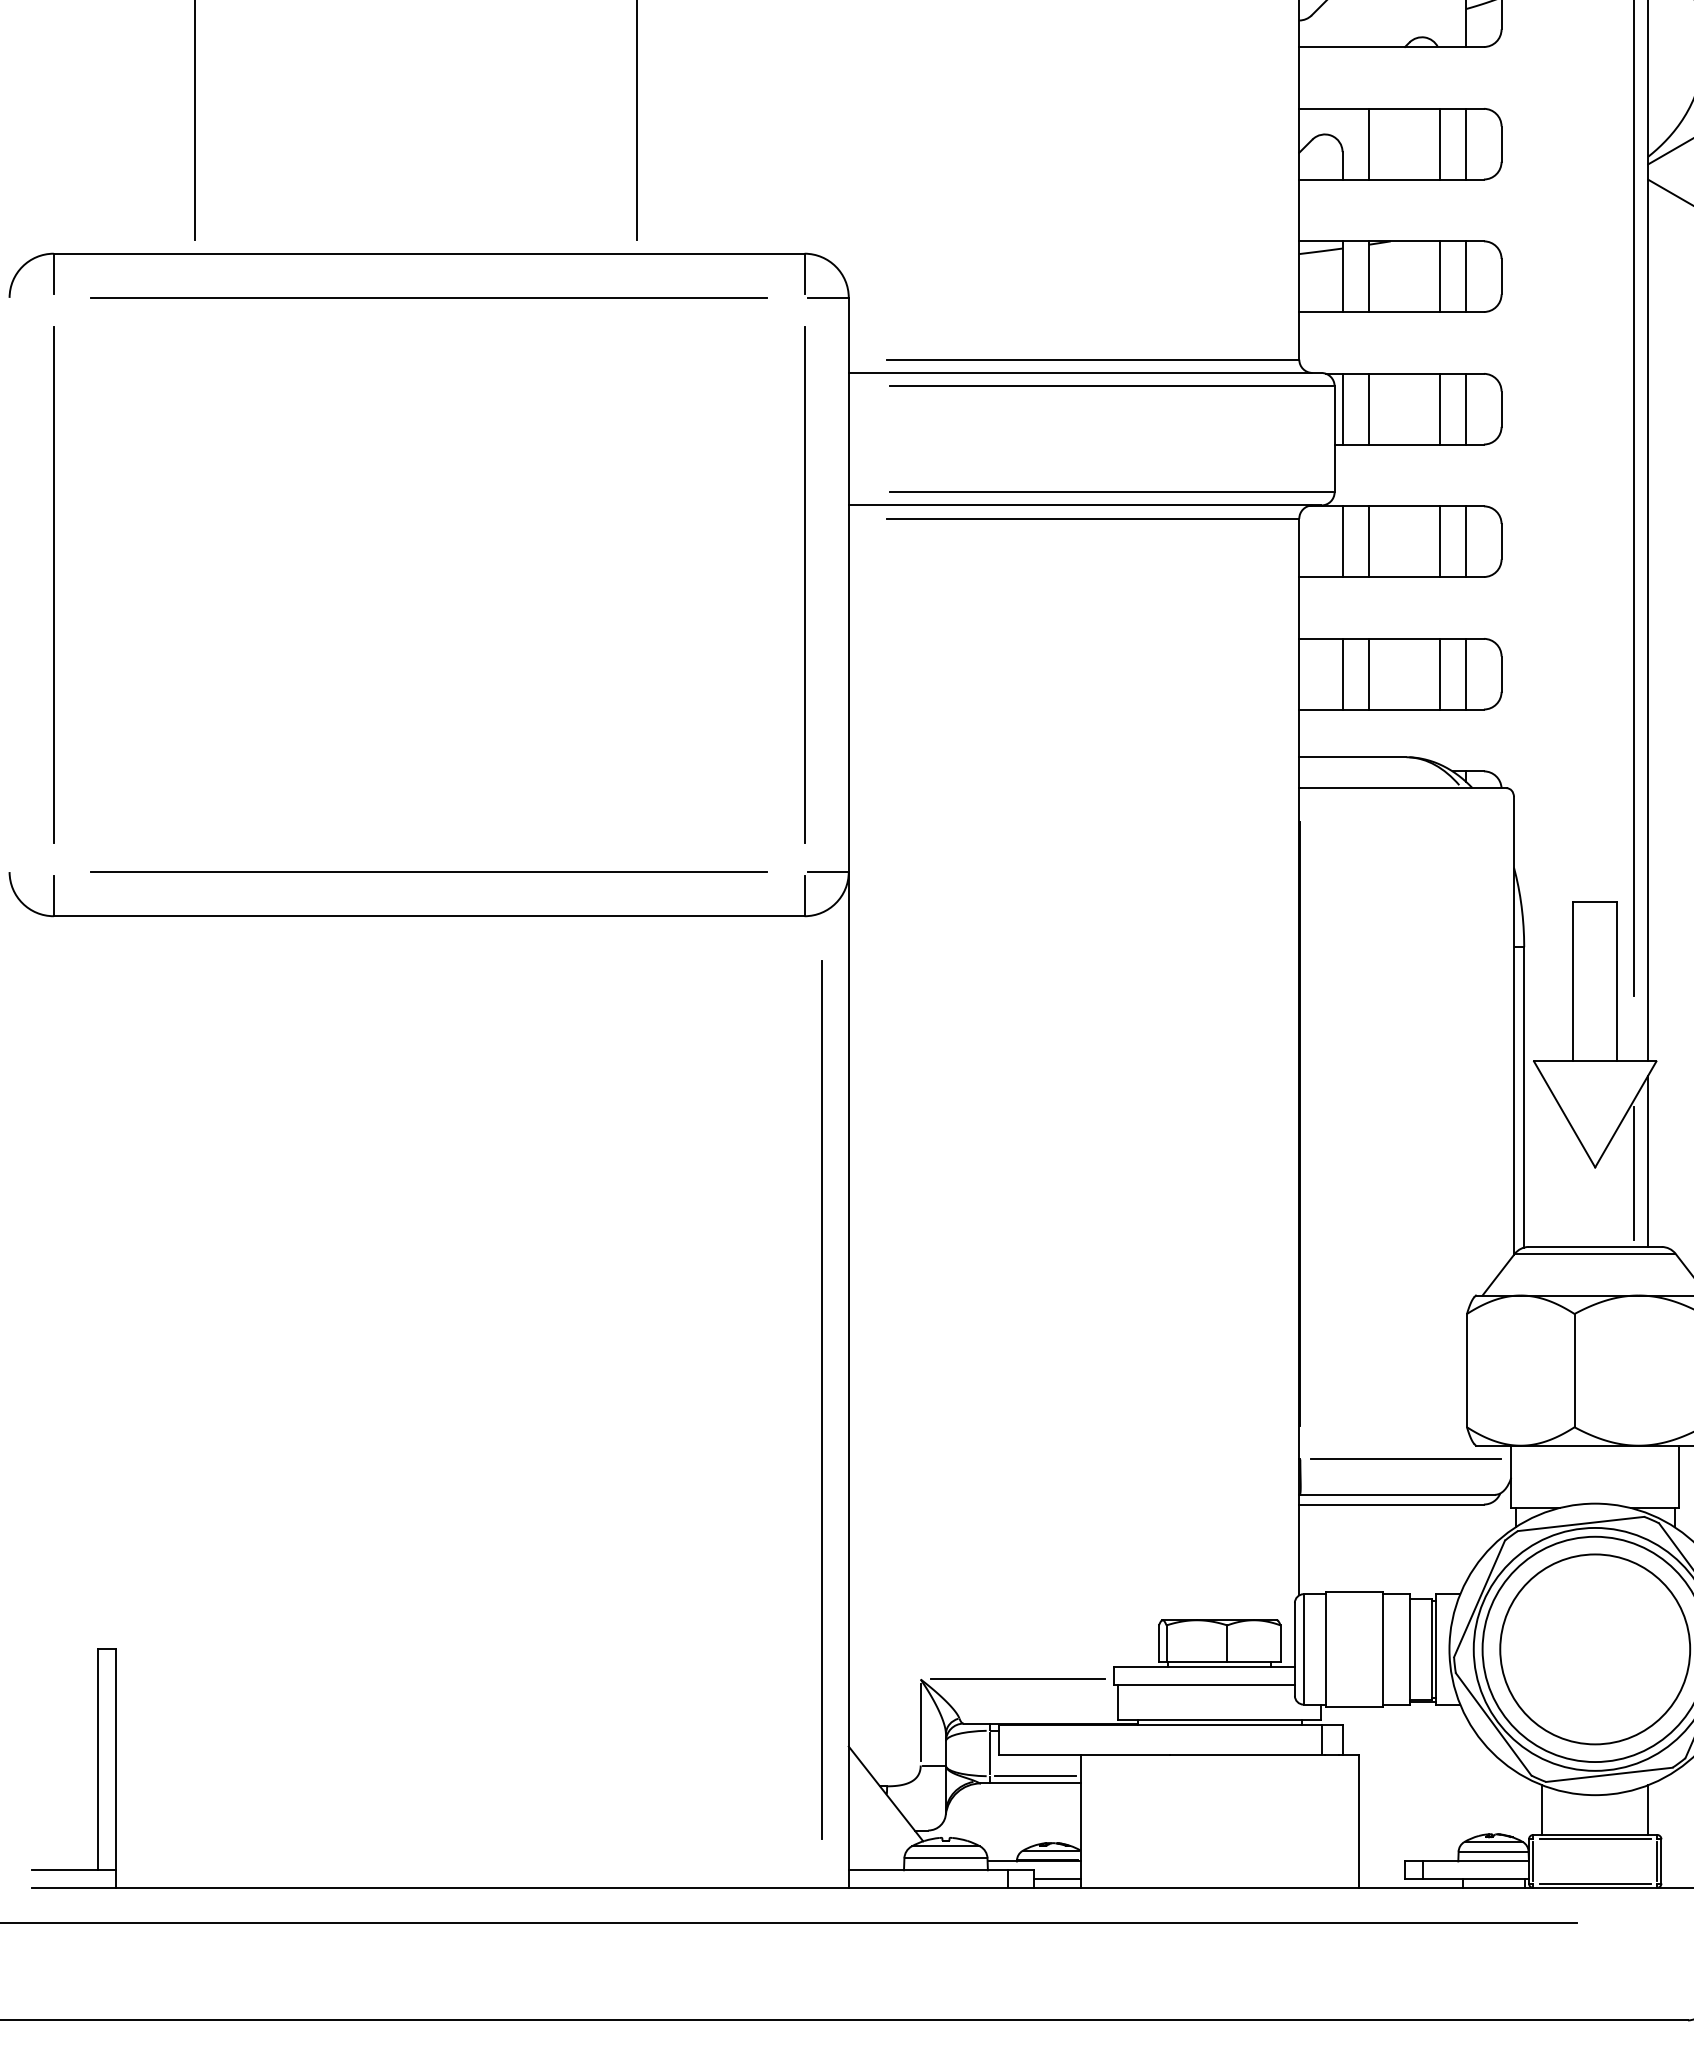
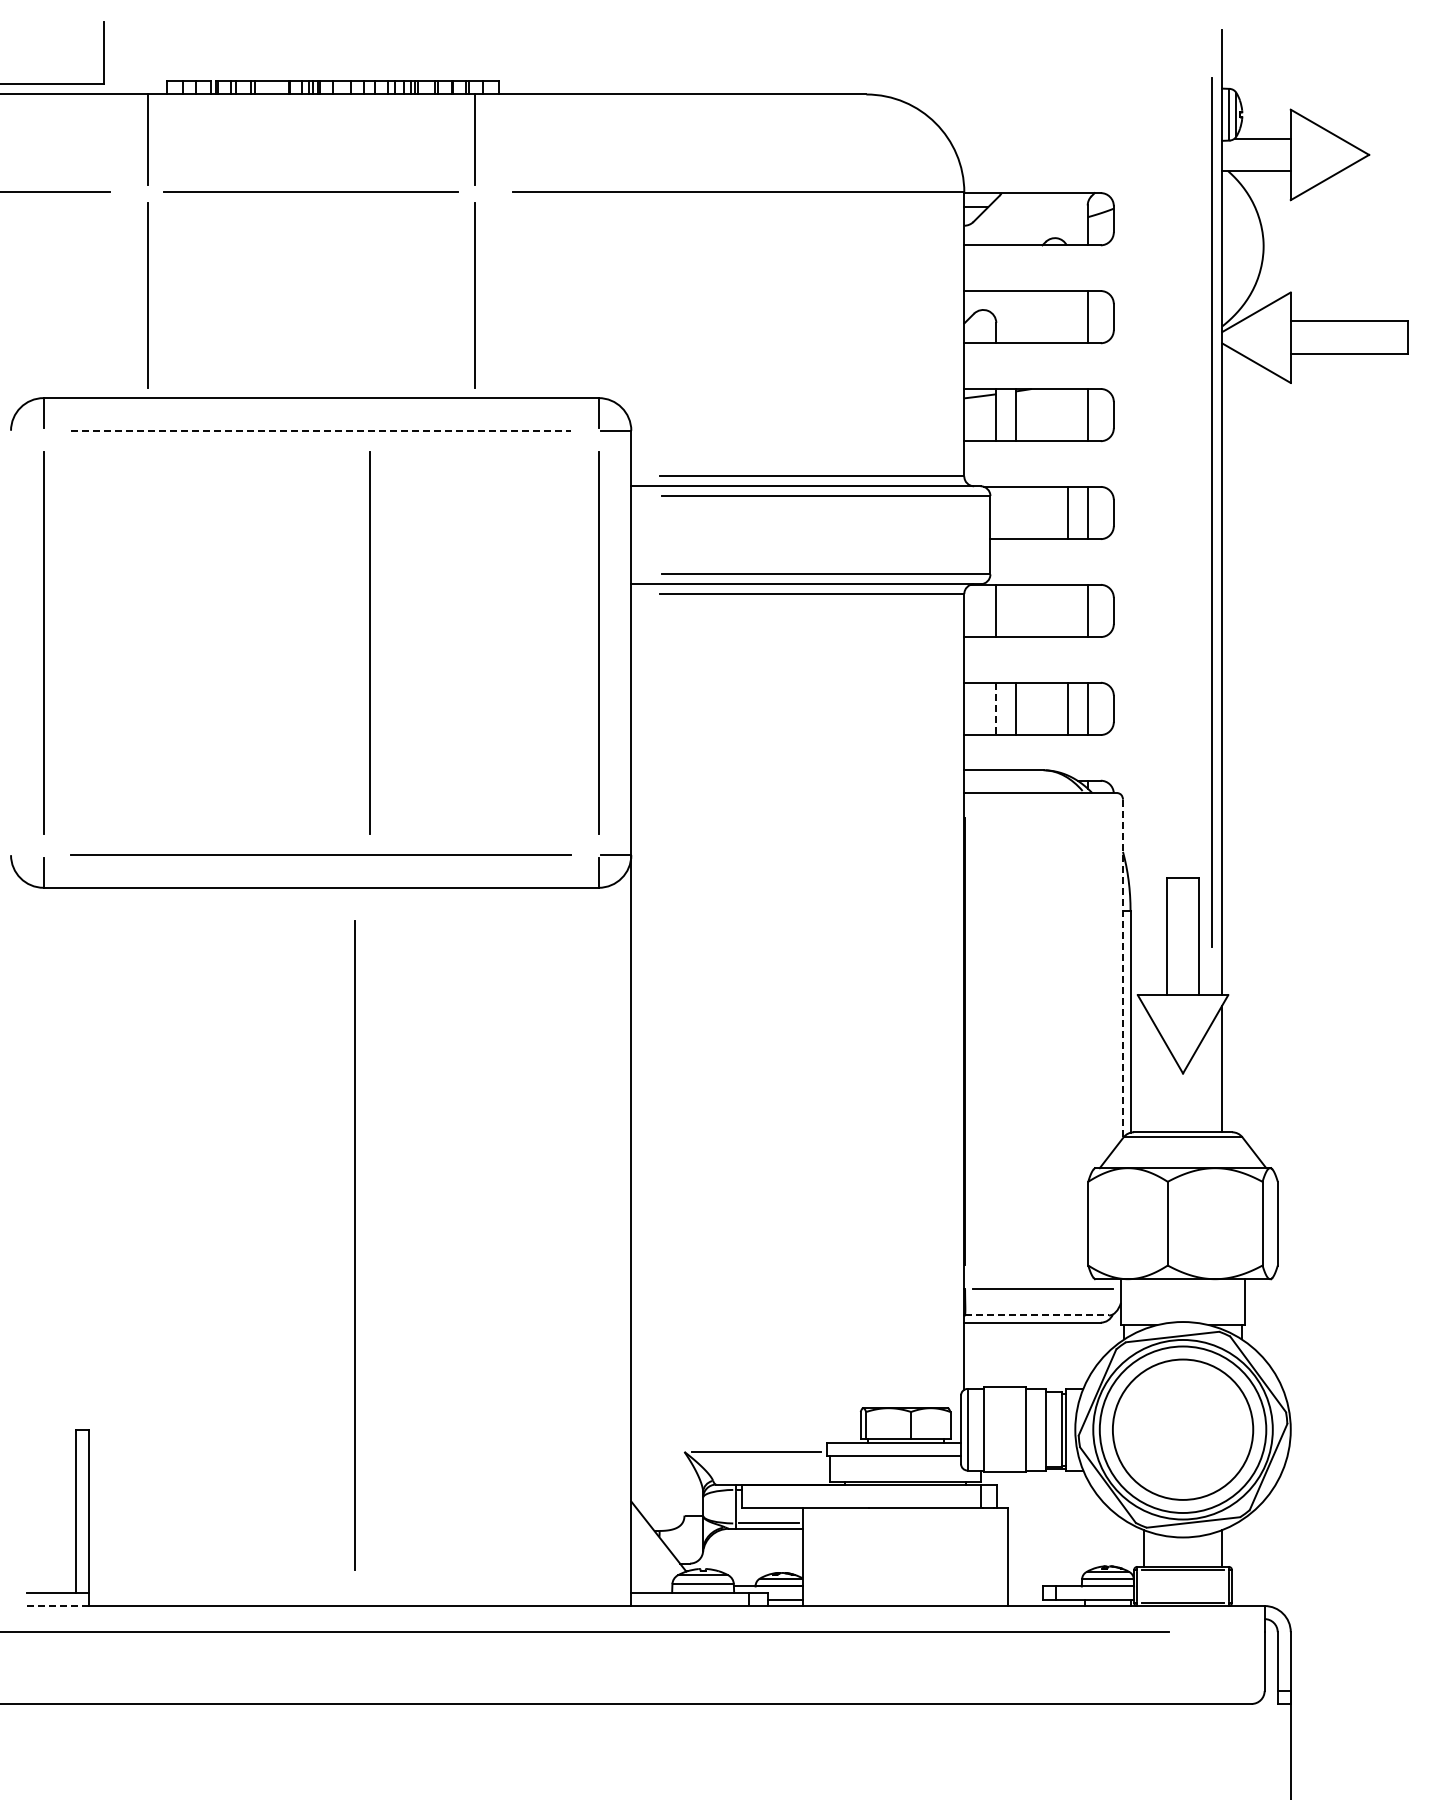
line: (1368, 144) -> (1015, 317), removed
line: (1440, 144) -> (1068, 317), removed
line: (1440, 275) -> (1068, 414), removed
line: (429, 297) -> (321, 430), solid -> dashed
line: (1342, 408) -> (996, 512), removed
line: (1368, 408) -> (1015, 512), removed
line: (1368, 541) -> (1015, 610), removed
line: (1440, 541) -> (1068, 610), removed
line: (494, 584) -> (369, 642), added
line: (1342, 674) -> (996, 709), solid -> dashed
line: (1514, 1026) -> (1123, 969), solid -> dashed
line: (1633, 1172) -> (1211, 1077), removed
line: (821, 1400) -> (354, 1245), moved
line: (1398, 1494) -> (1037, 1315), solid -> dashed
line: (920, 1722) -> (684, 1483), removed
line: (73, 1888) -> (58, 1606), solid -> dashed

